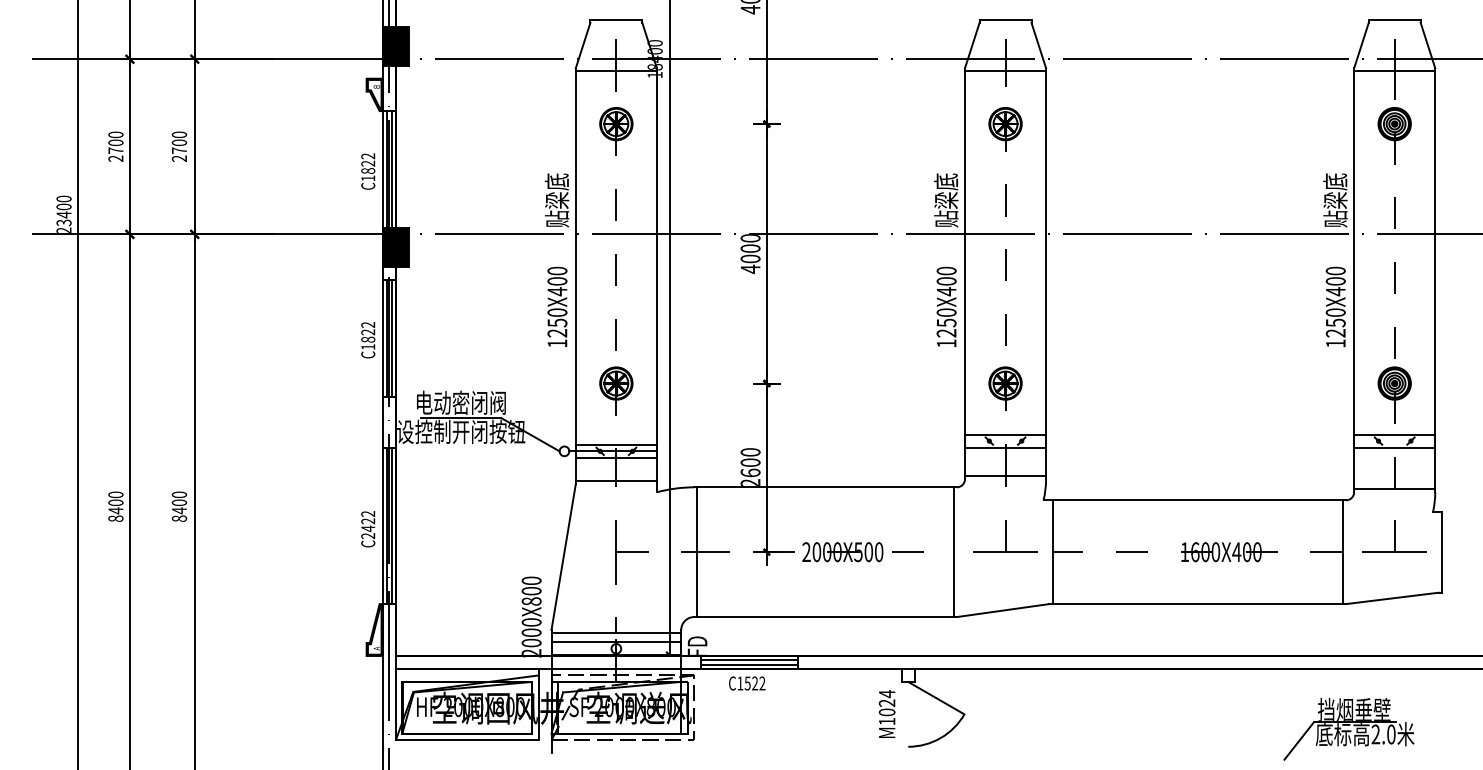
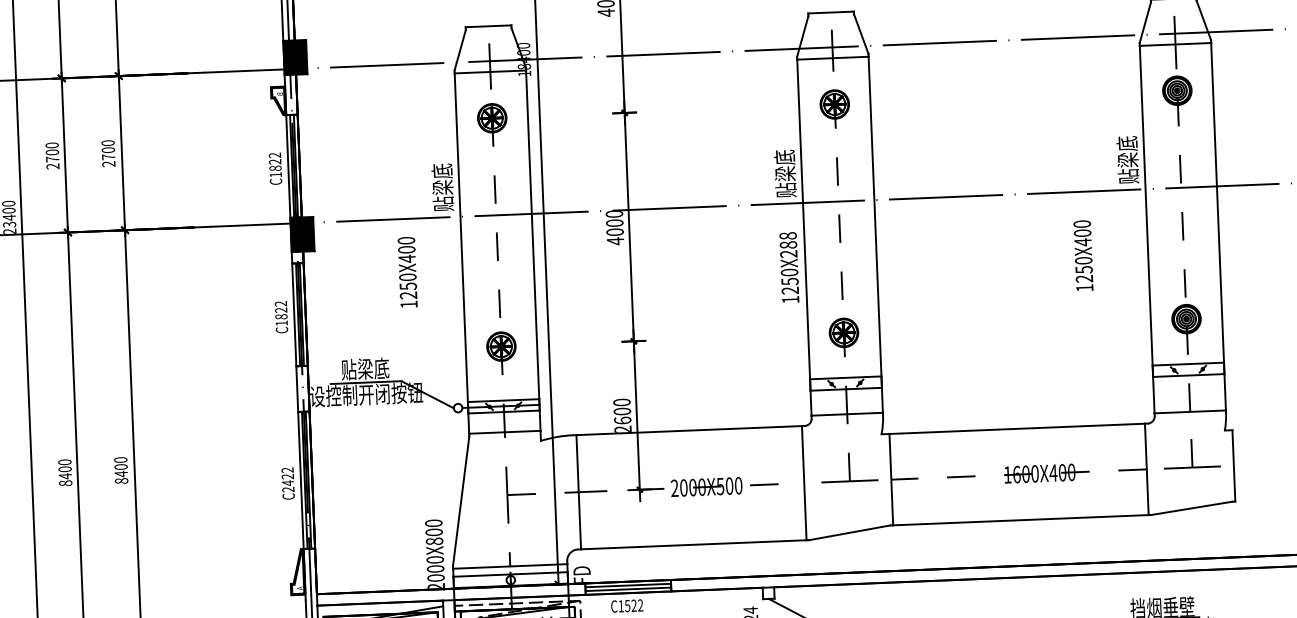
text: (946, 281) -> (788, 245), 1250X400 -> 1250X288
text: (557, 306) -> (407, 271), moved
text: (1335, 306) -> (1083, 255), moved
text: (461, 402) -> (365, 368), 电动密闭阀 -> 贴梁底

